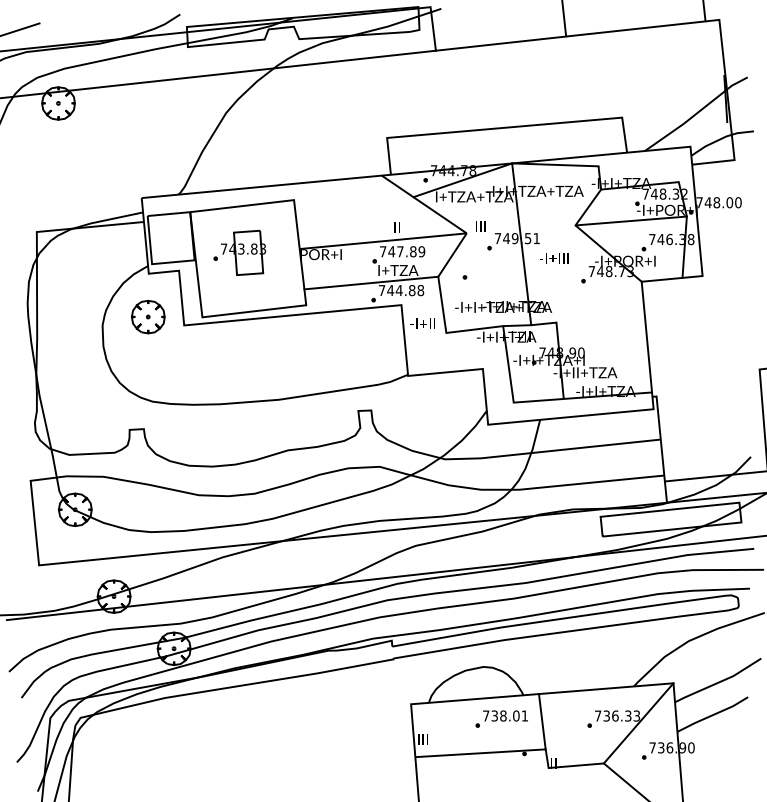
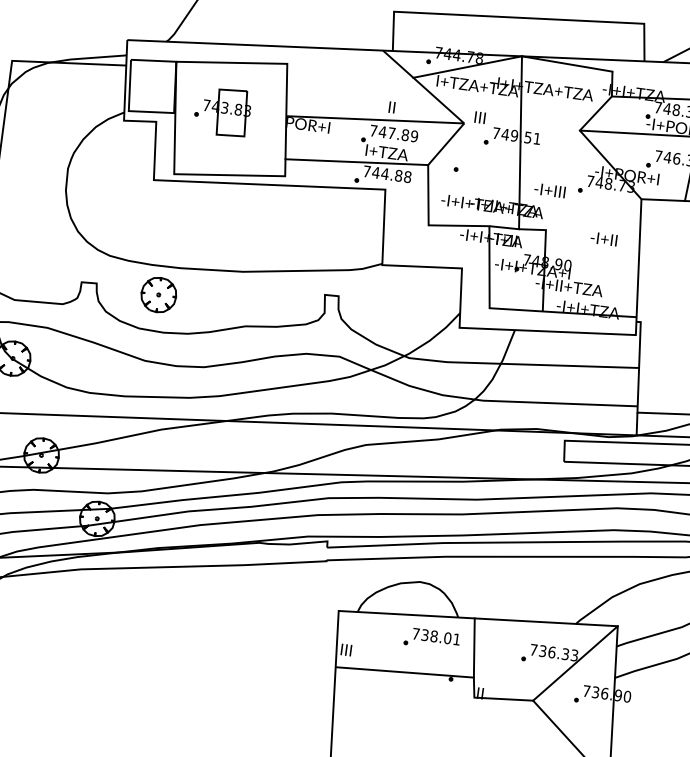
text: (554, 258) -> (550, 190), moved
part: (147, 316) -> (158, 294), moved
text: (422, 323) -> (603, 238), moved

